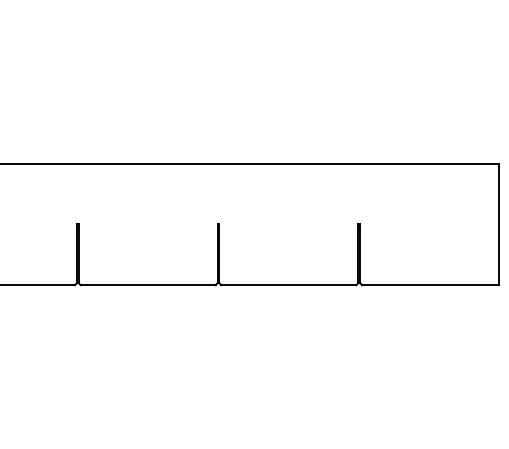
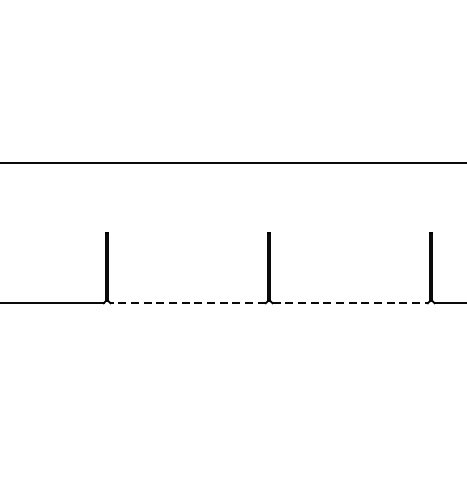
line: (147, 285) -> (187, 303), solid -> dashed
line: (289, 285) -> (350, 303), solid -> dashed

